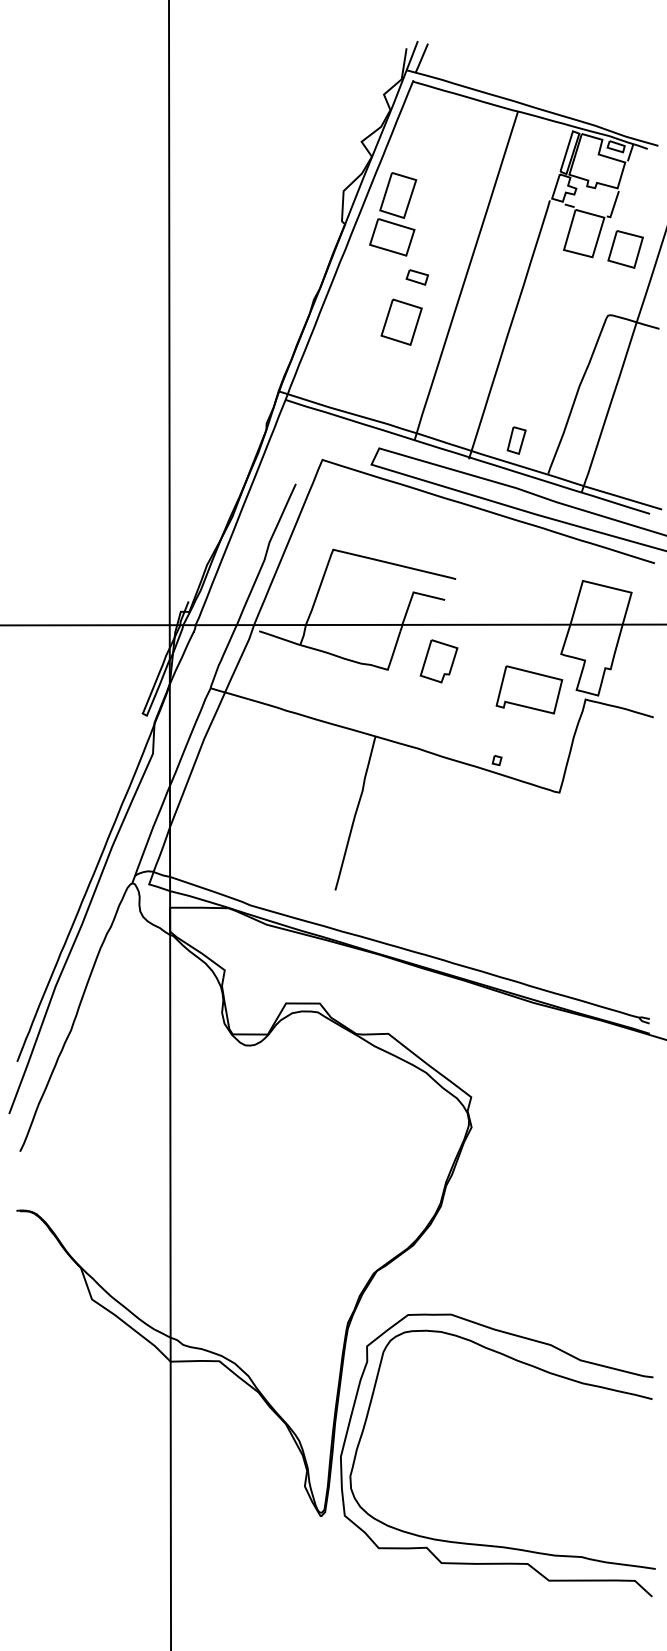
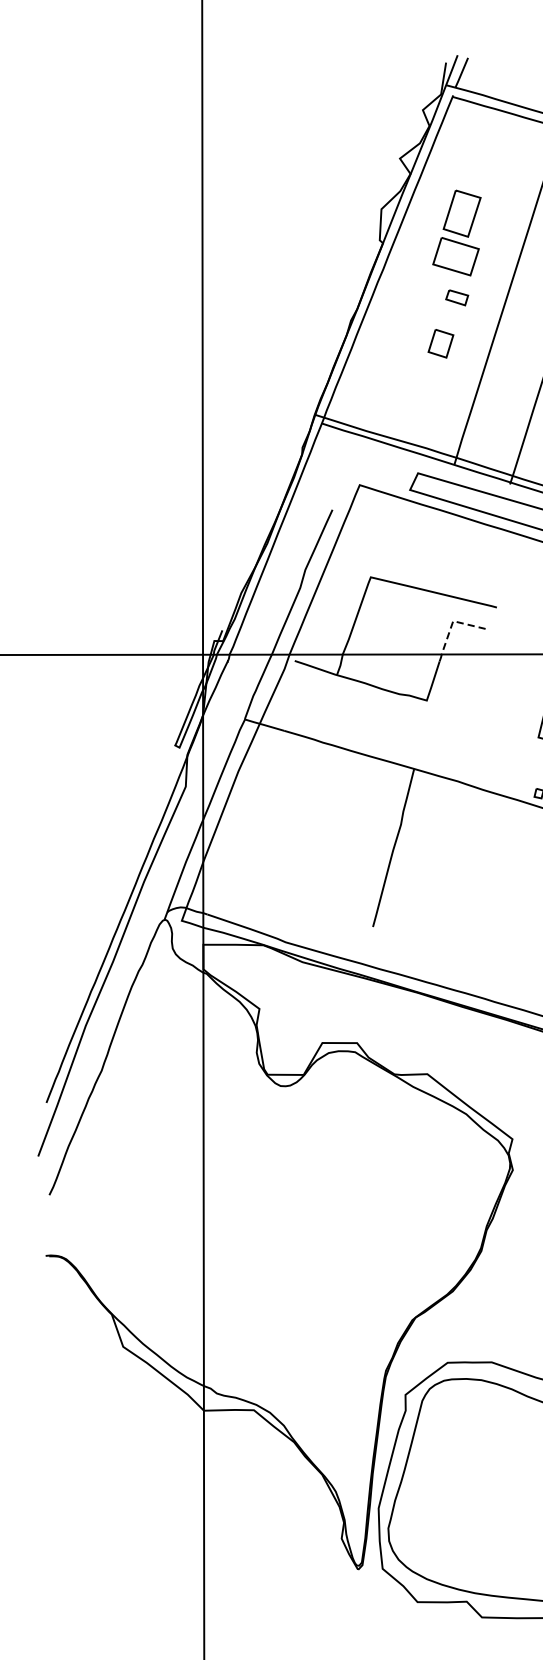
part: (393, 214) -> (457, 233), moved
part: (401, 321) -> (440, 343), size x0.6
line: (413, 592) -> (453, 621), solid -> dashed
part: (438, 661) -> (478, 692), removed

